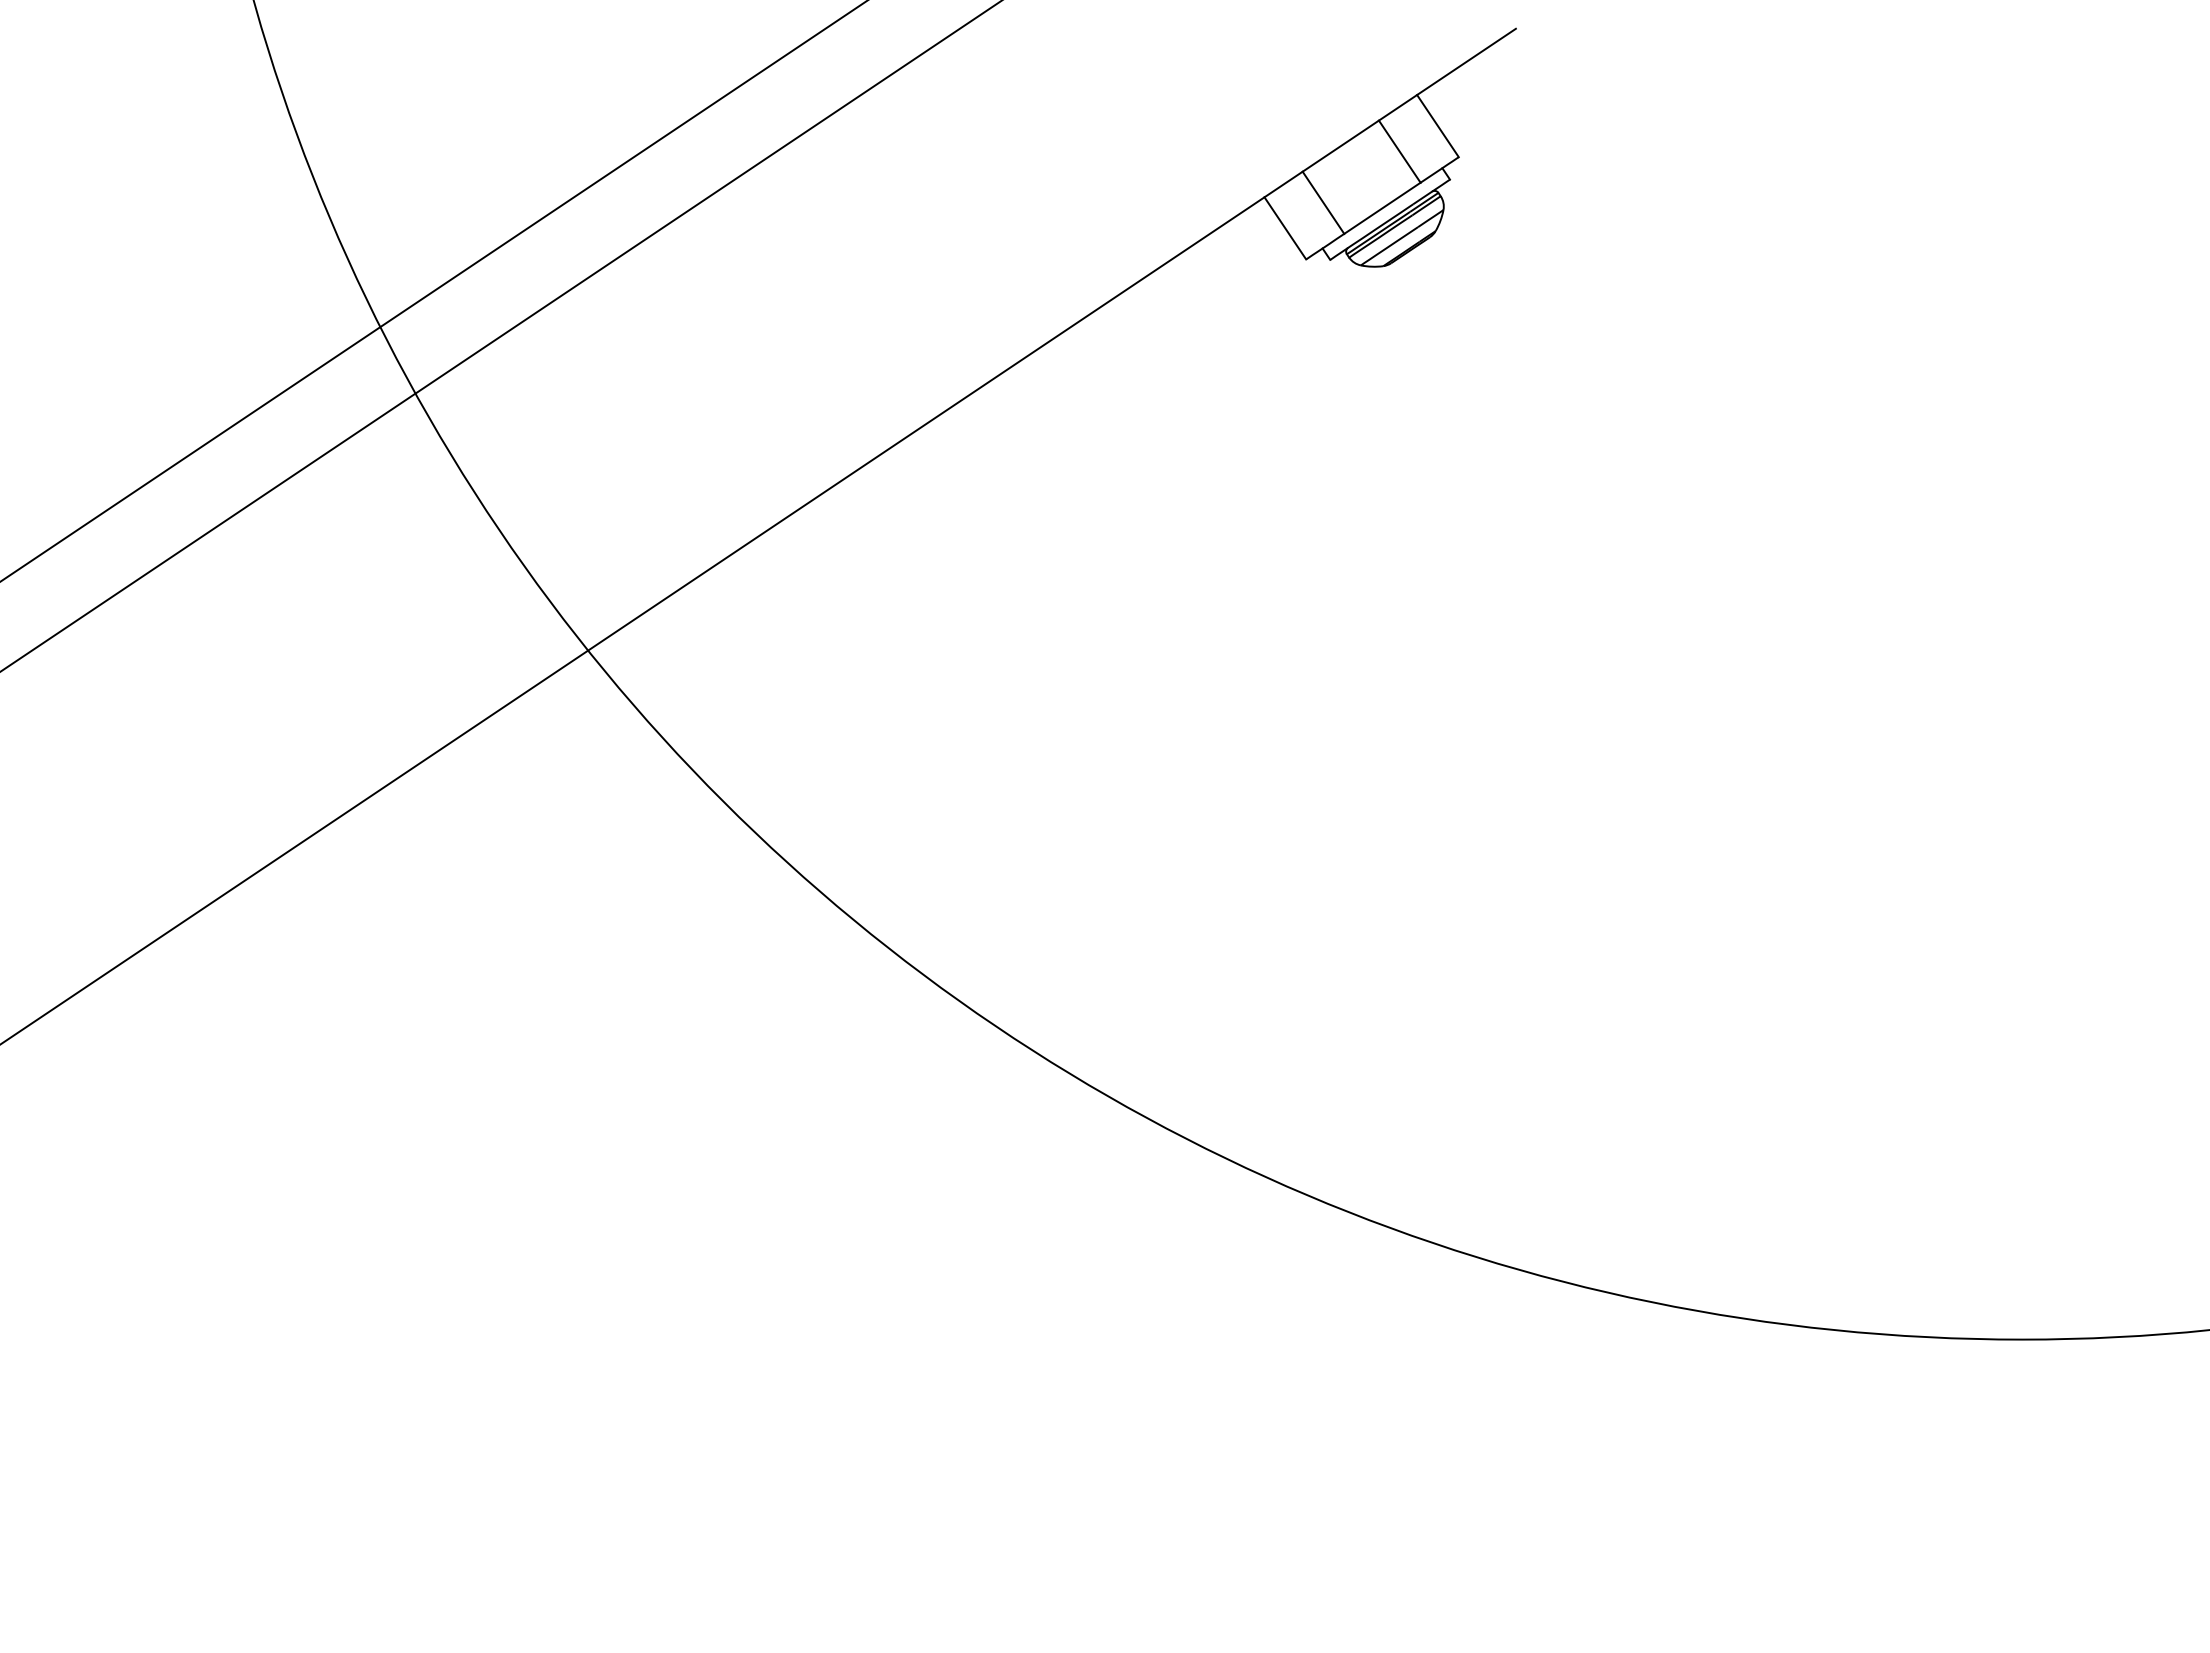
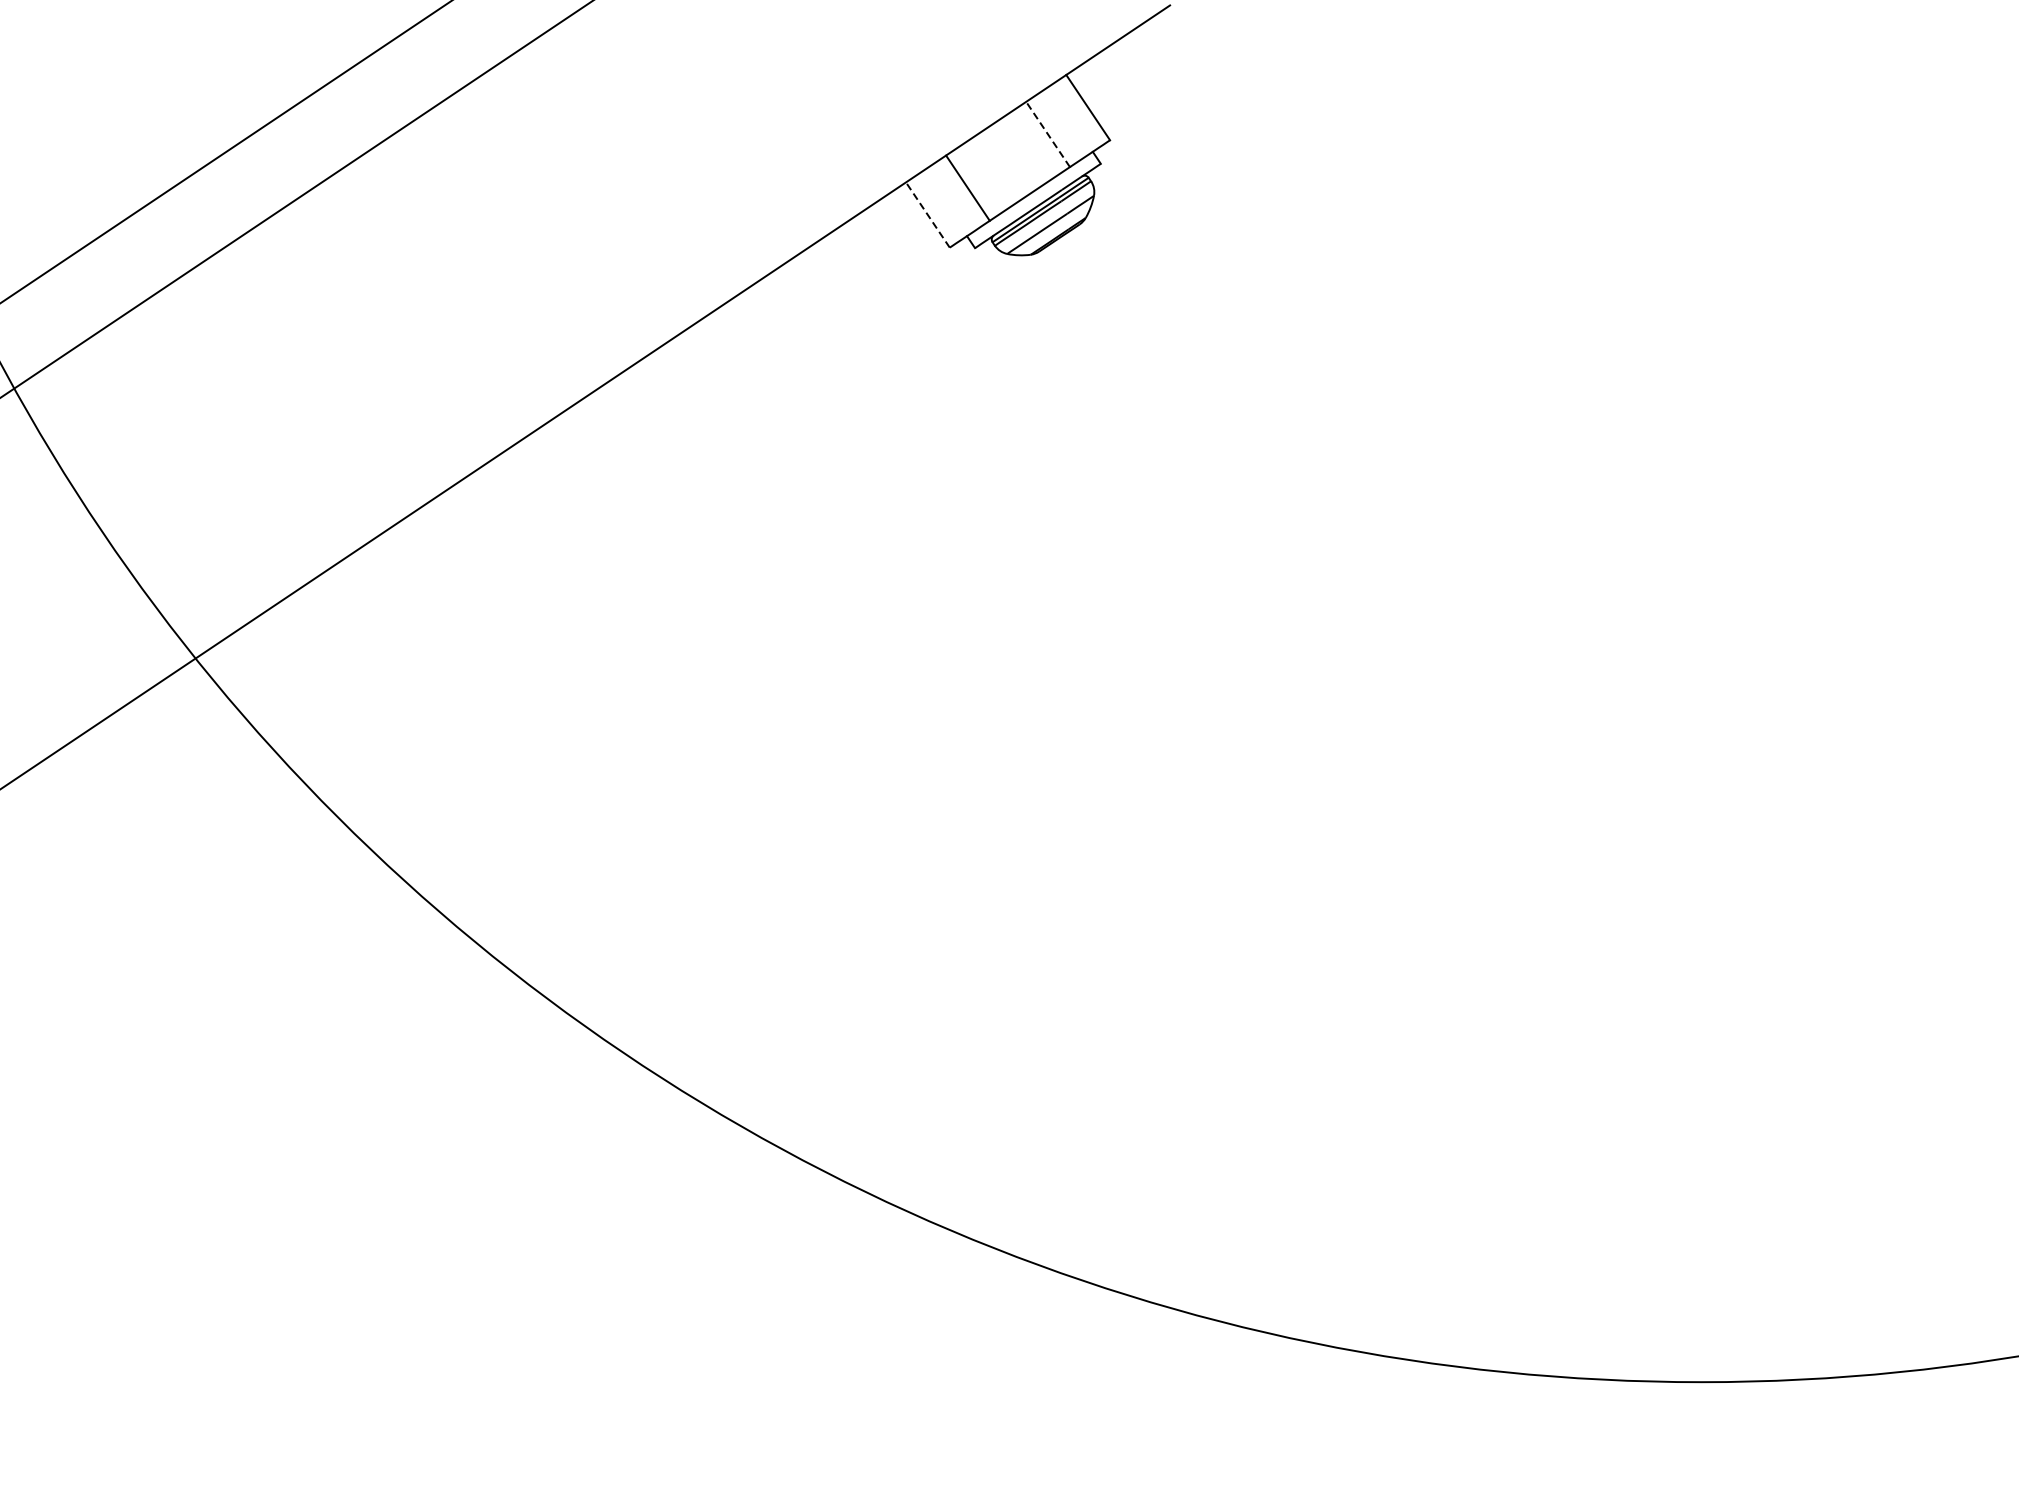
line: (1399, 151) -> (1047, 134), solid -> dashed
line: (1285, 227) -> (928, 214), solid -> dashed

